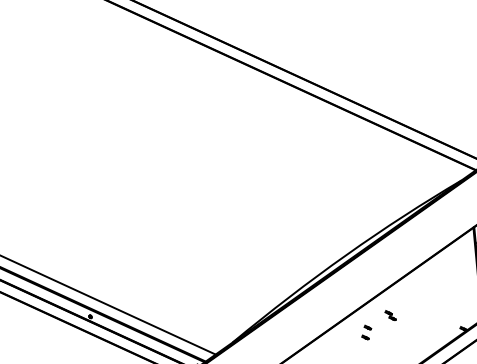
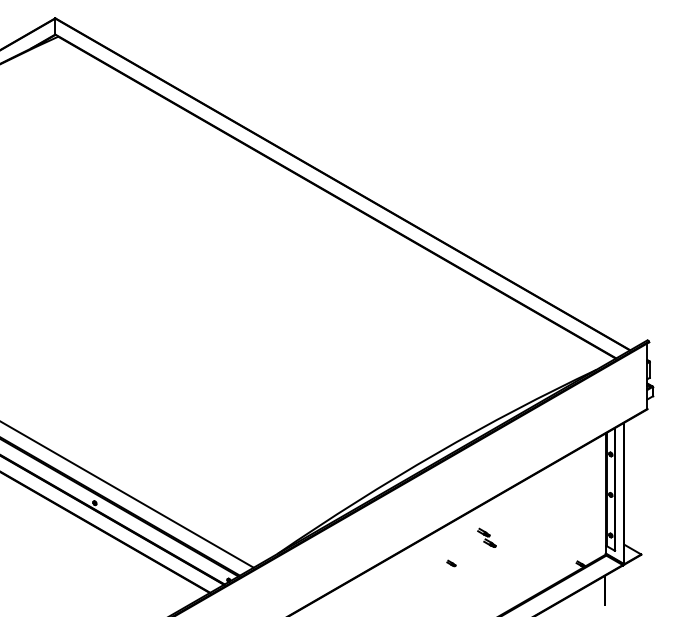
part: (390, 315) -> (486, 537), size x1.4
part: (367, 327) -> (455, 550), removed

